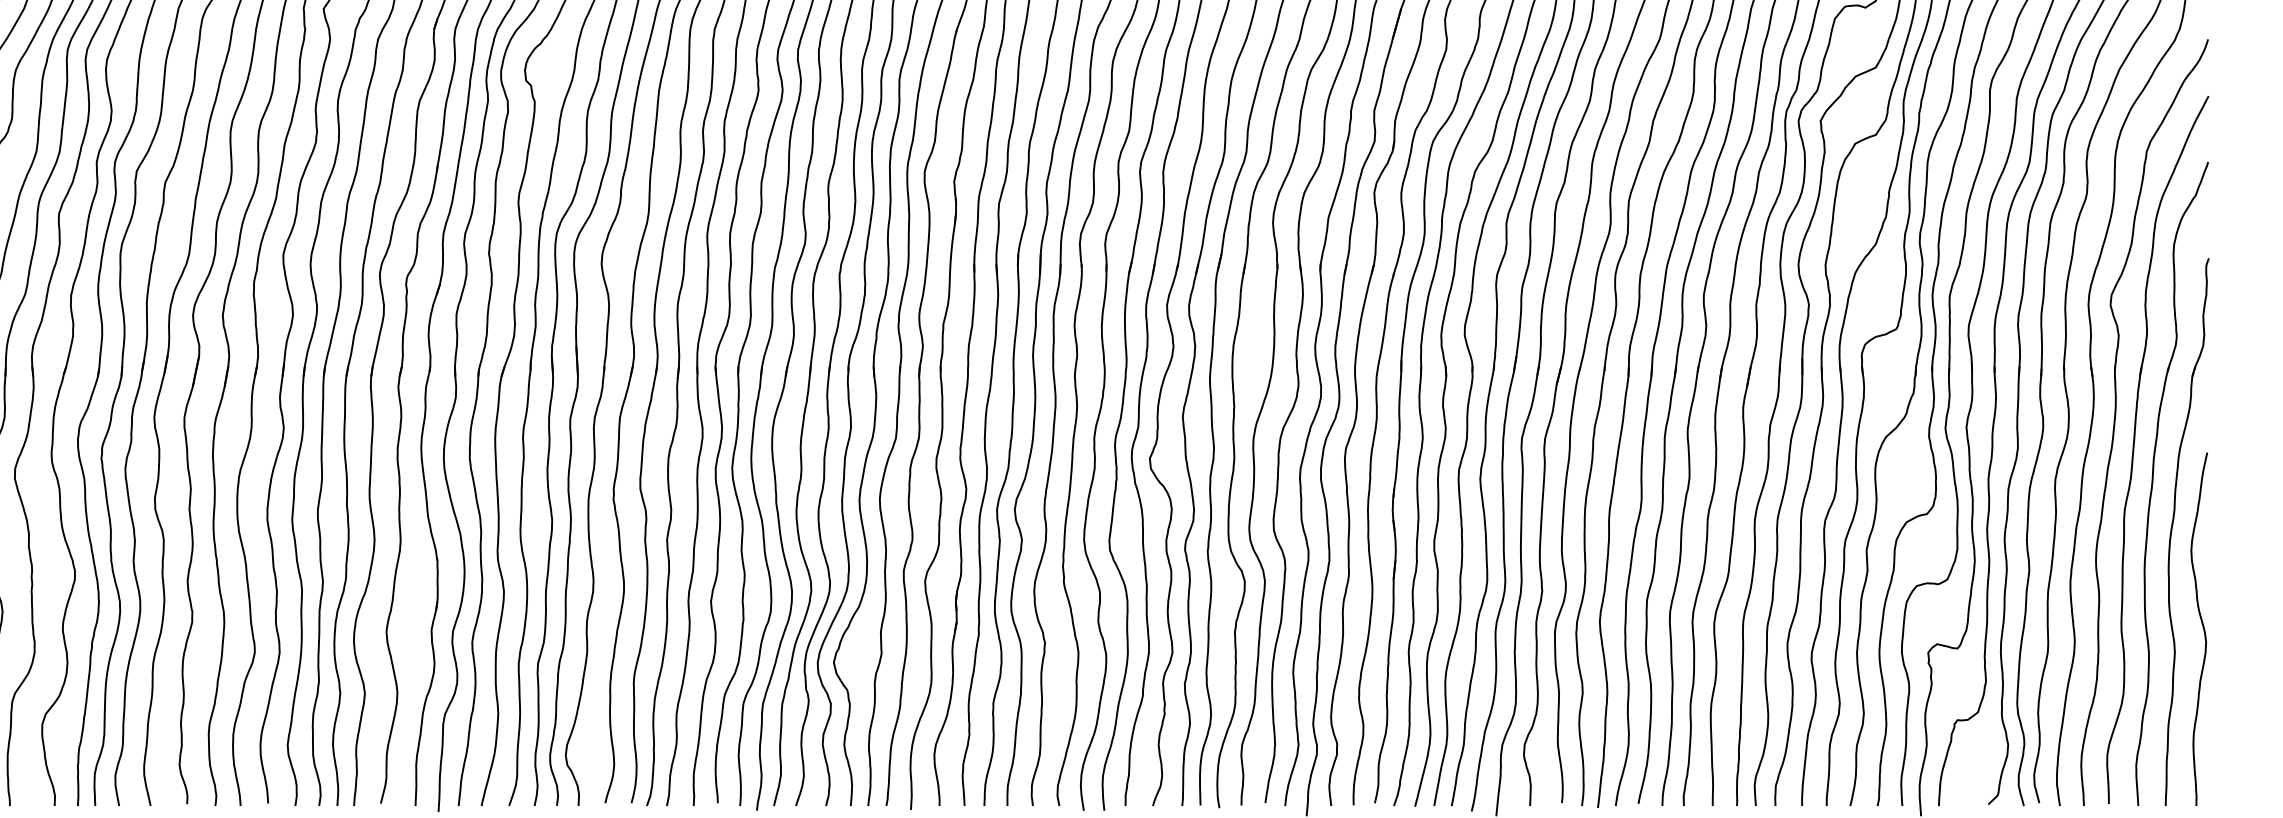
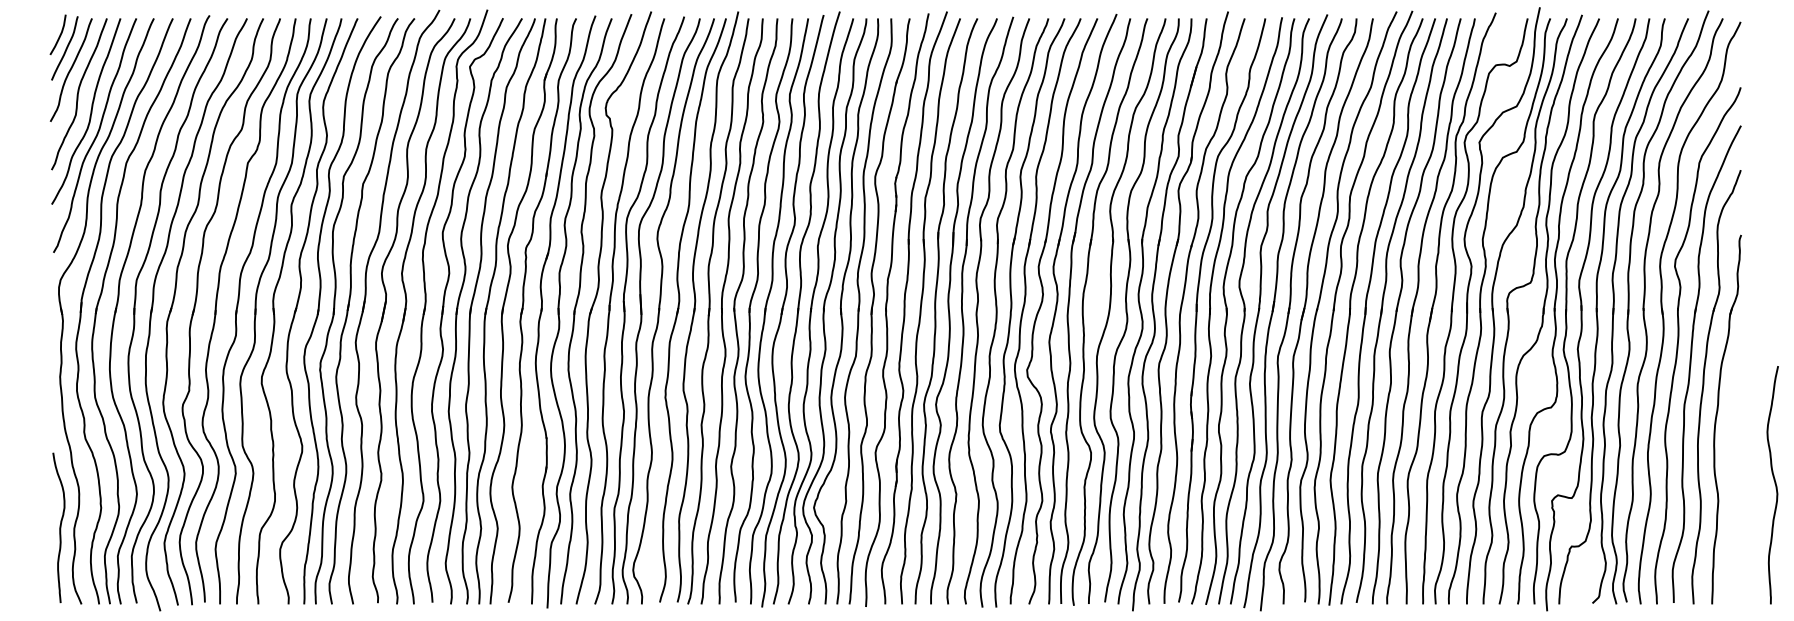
curve: (2201, 626) -> (1774, 483), moved

